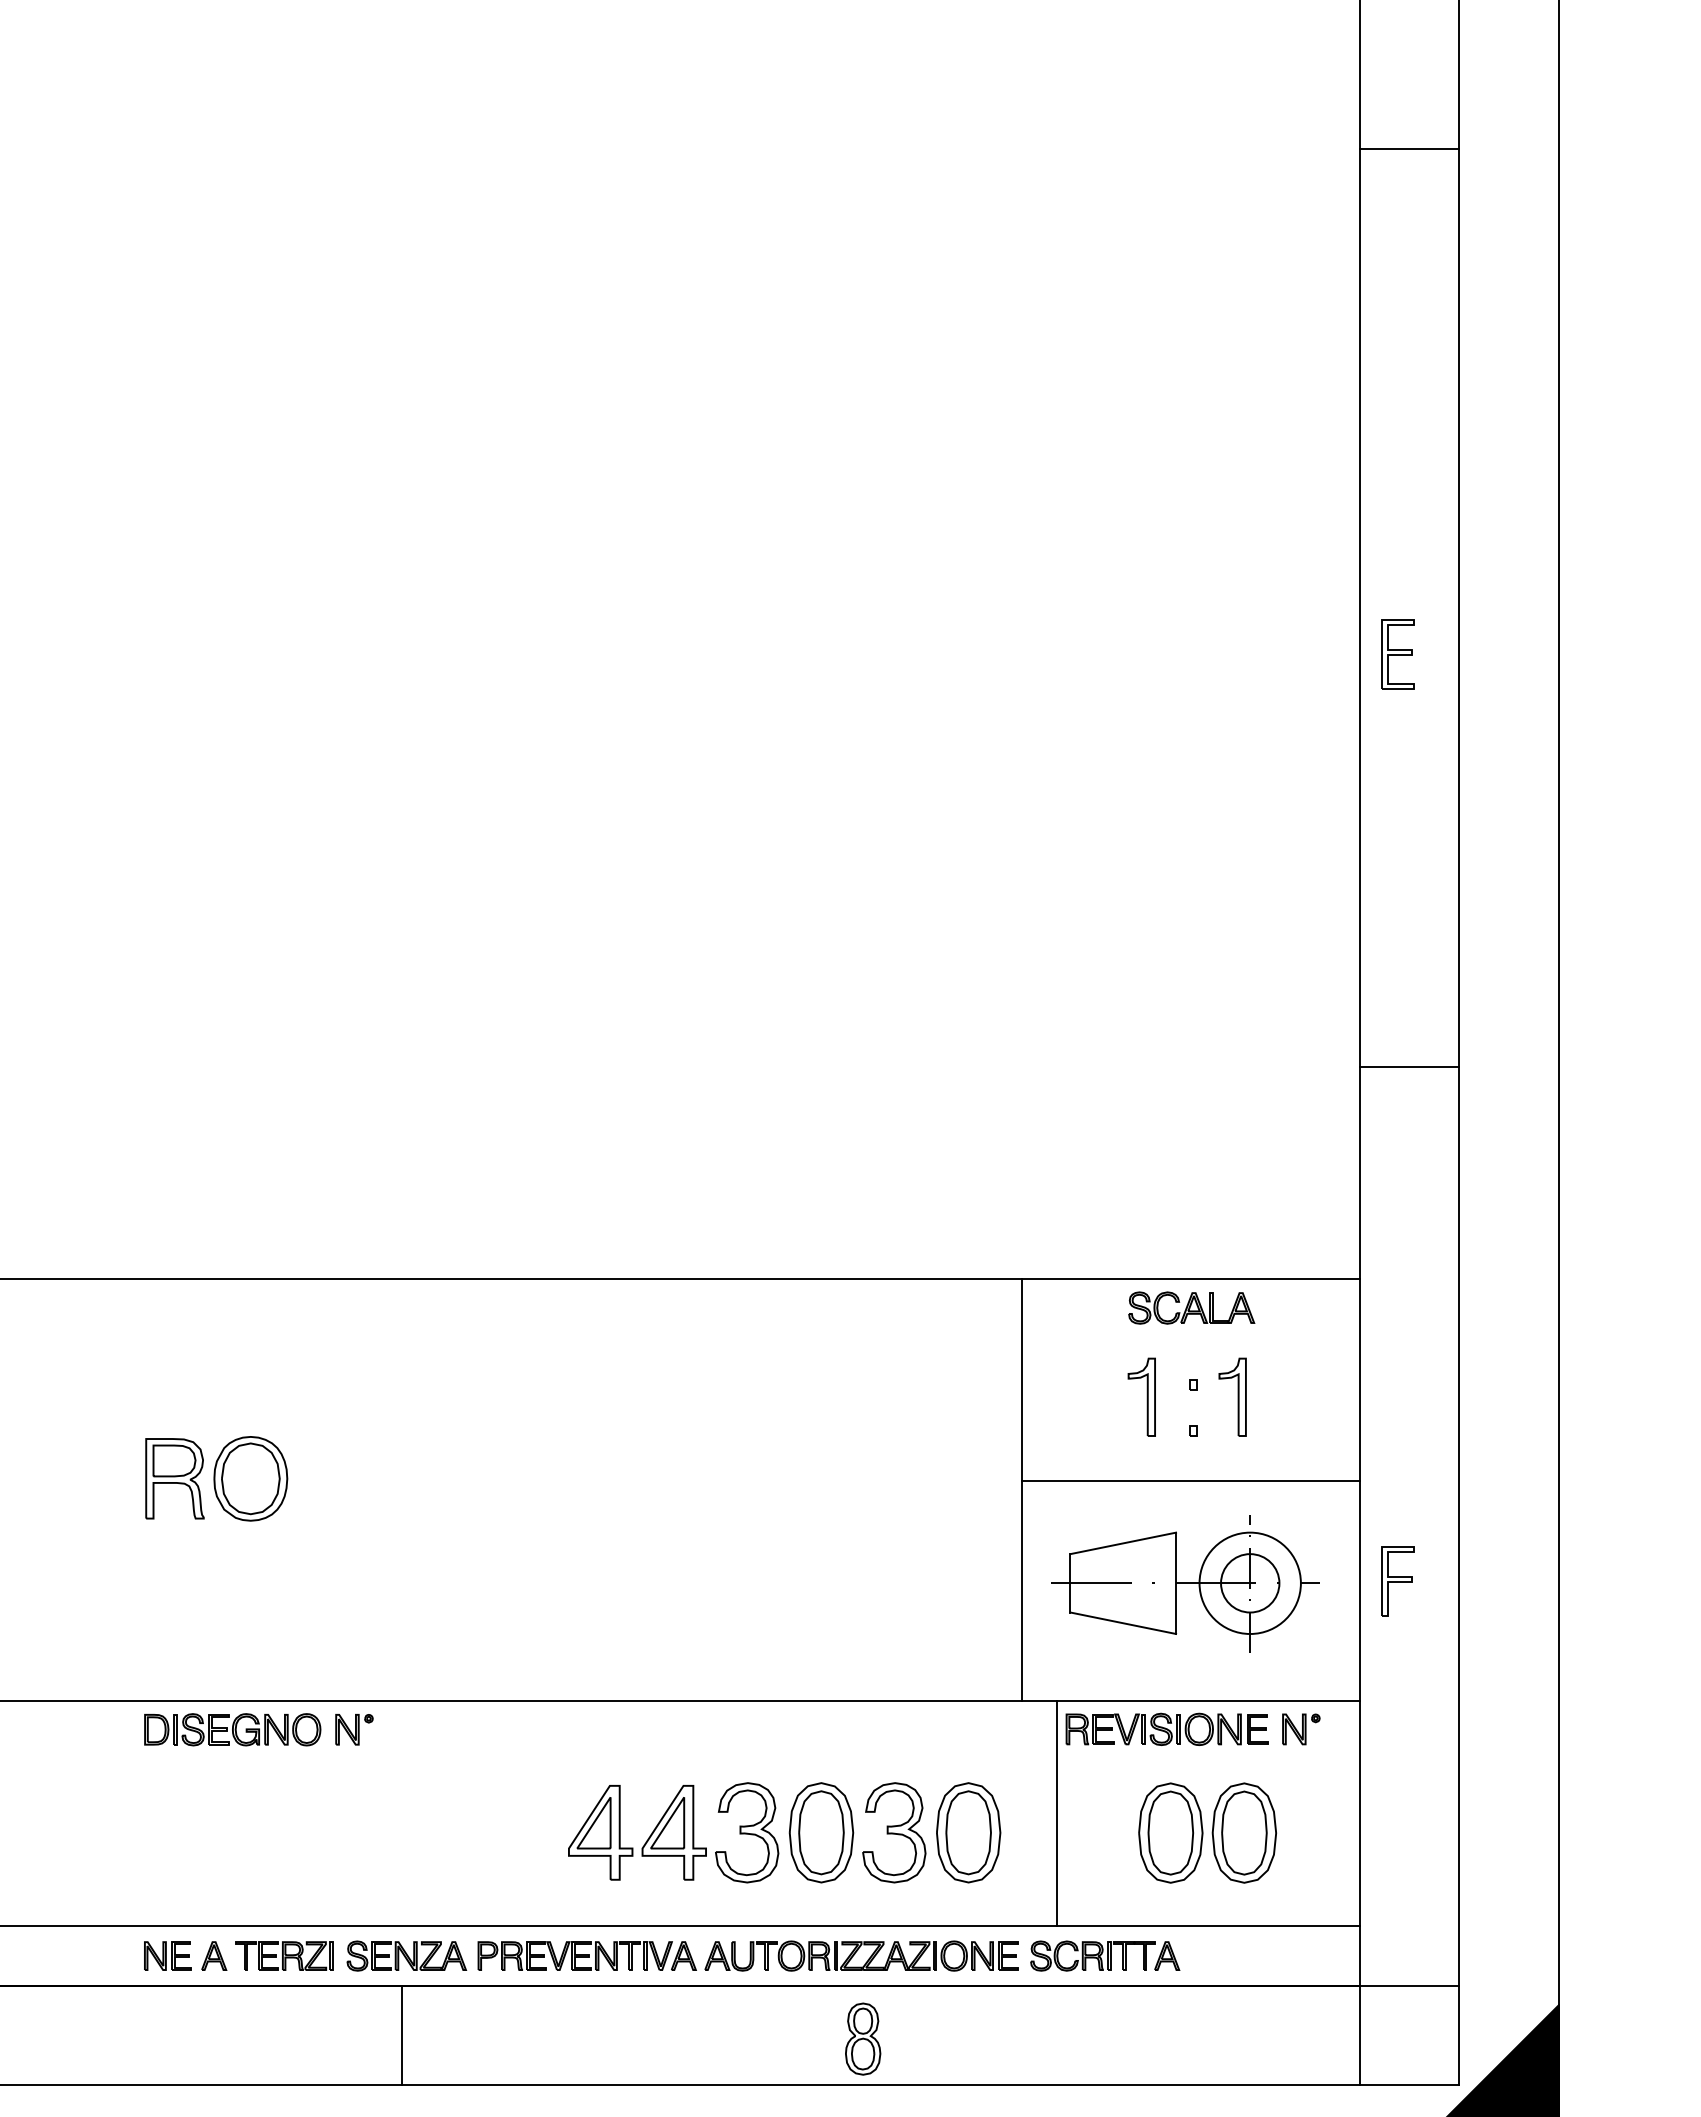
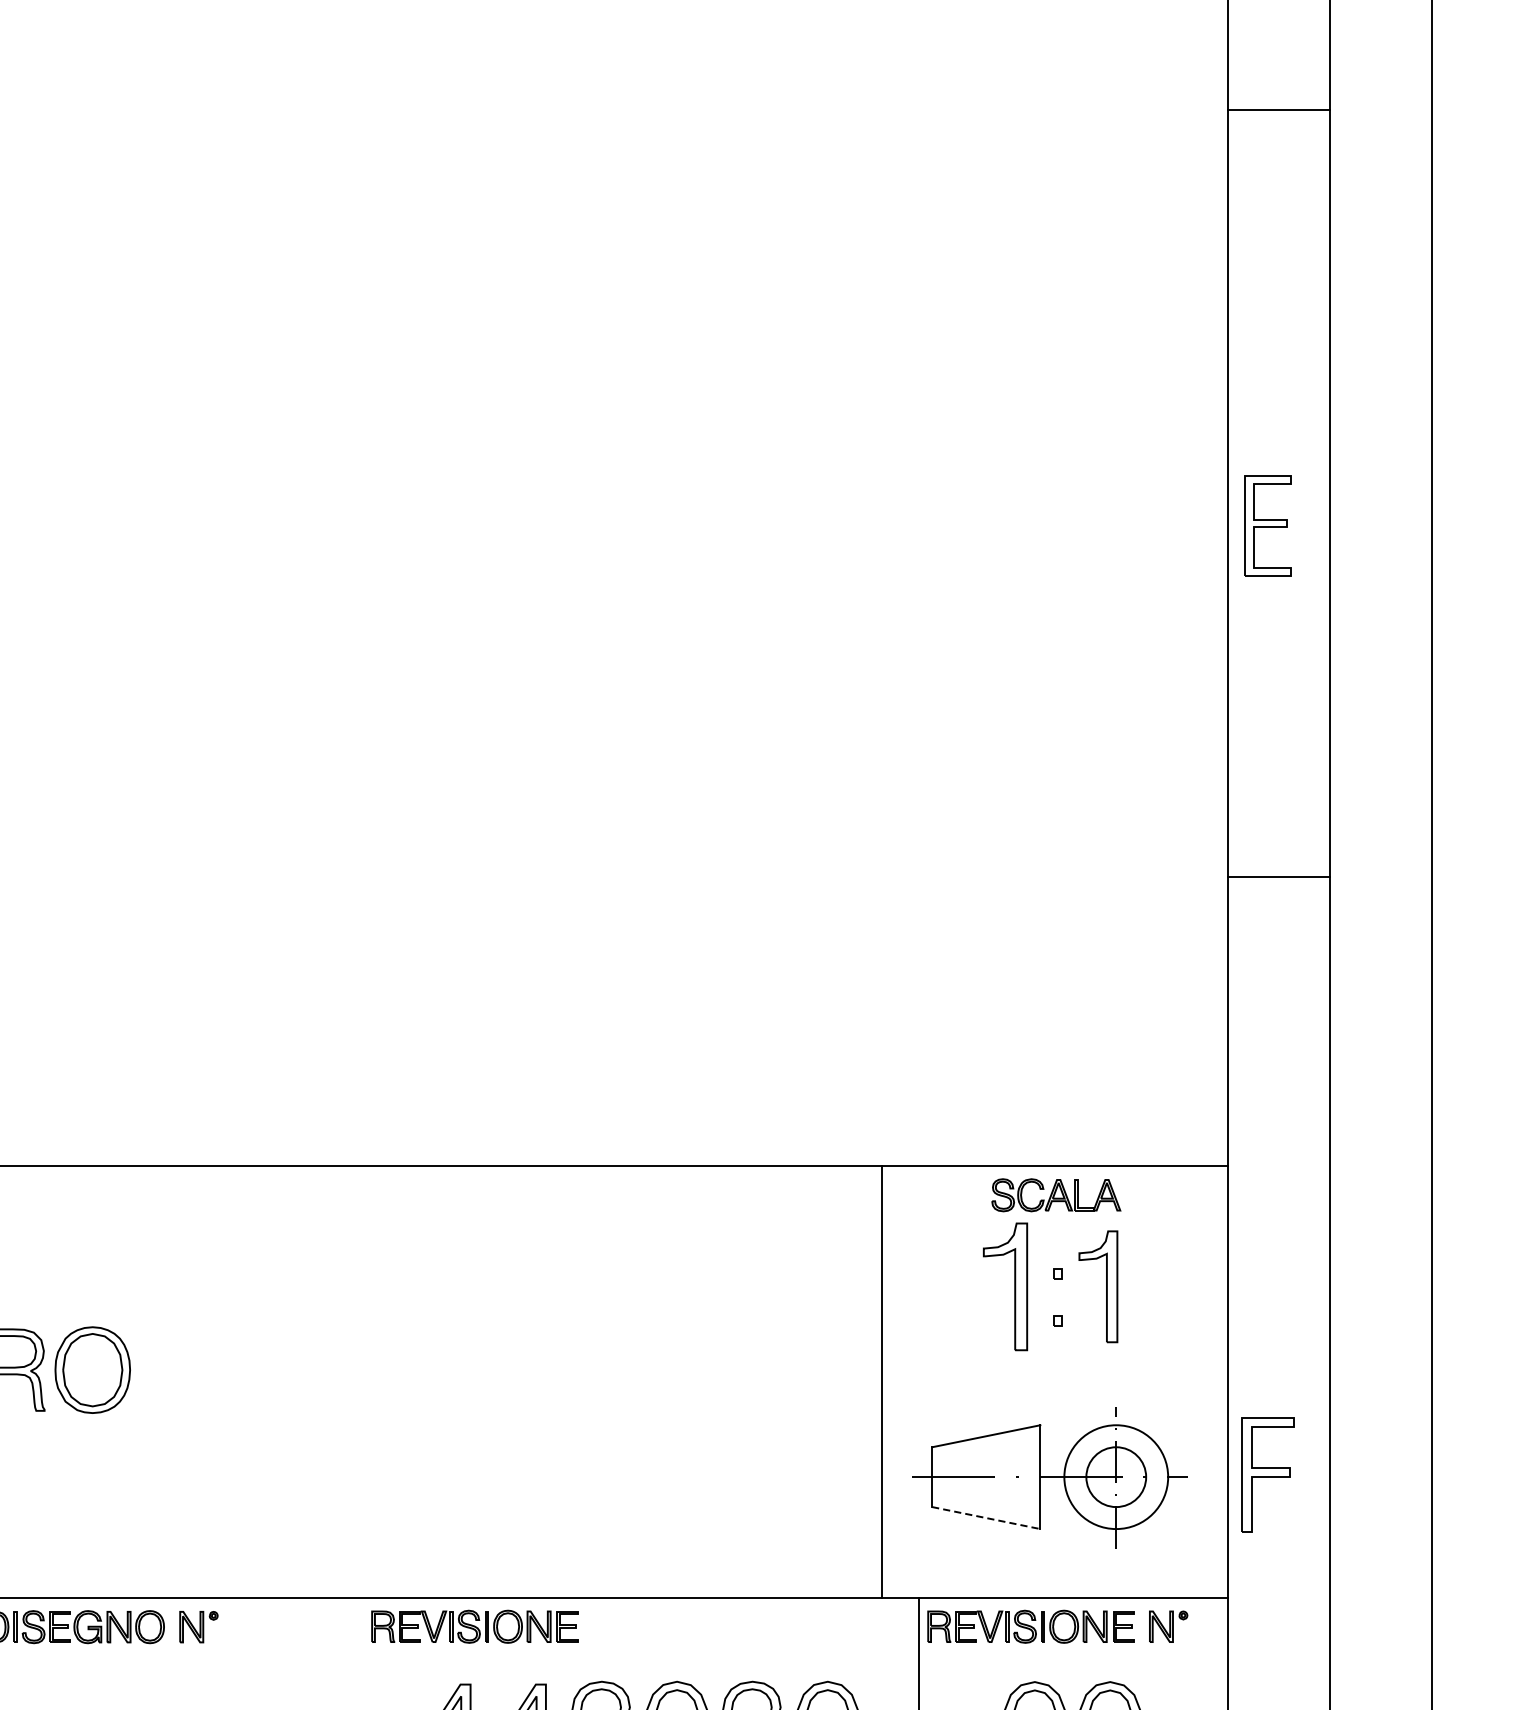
line: (1409, 148) -> (1279, 109), moved
part: (1397, 654) -> (1267, 525), size x1.4
line: (1409, 1067) -> (1279, 877), moved
part: (1141, 1396) -> (1004, 1285), size x1.6
part: (1232, 1396) -> (1098, 1285), size x1.4
line: (1190, 1480) -> (1055, 1371), removed
part: (1397, 1581) -> (1267, 1475), size x1.6
line: (1123, 1623) -> (986, 1518), solid -> dashed
part: (623, 1728) -> (474, 1625), added

